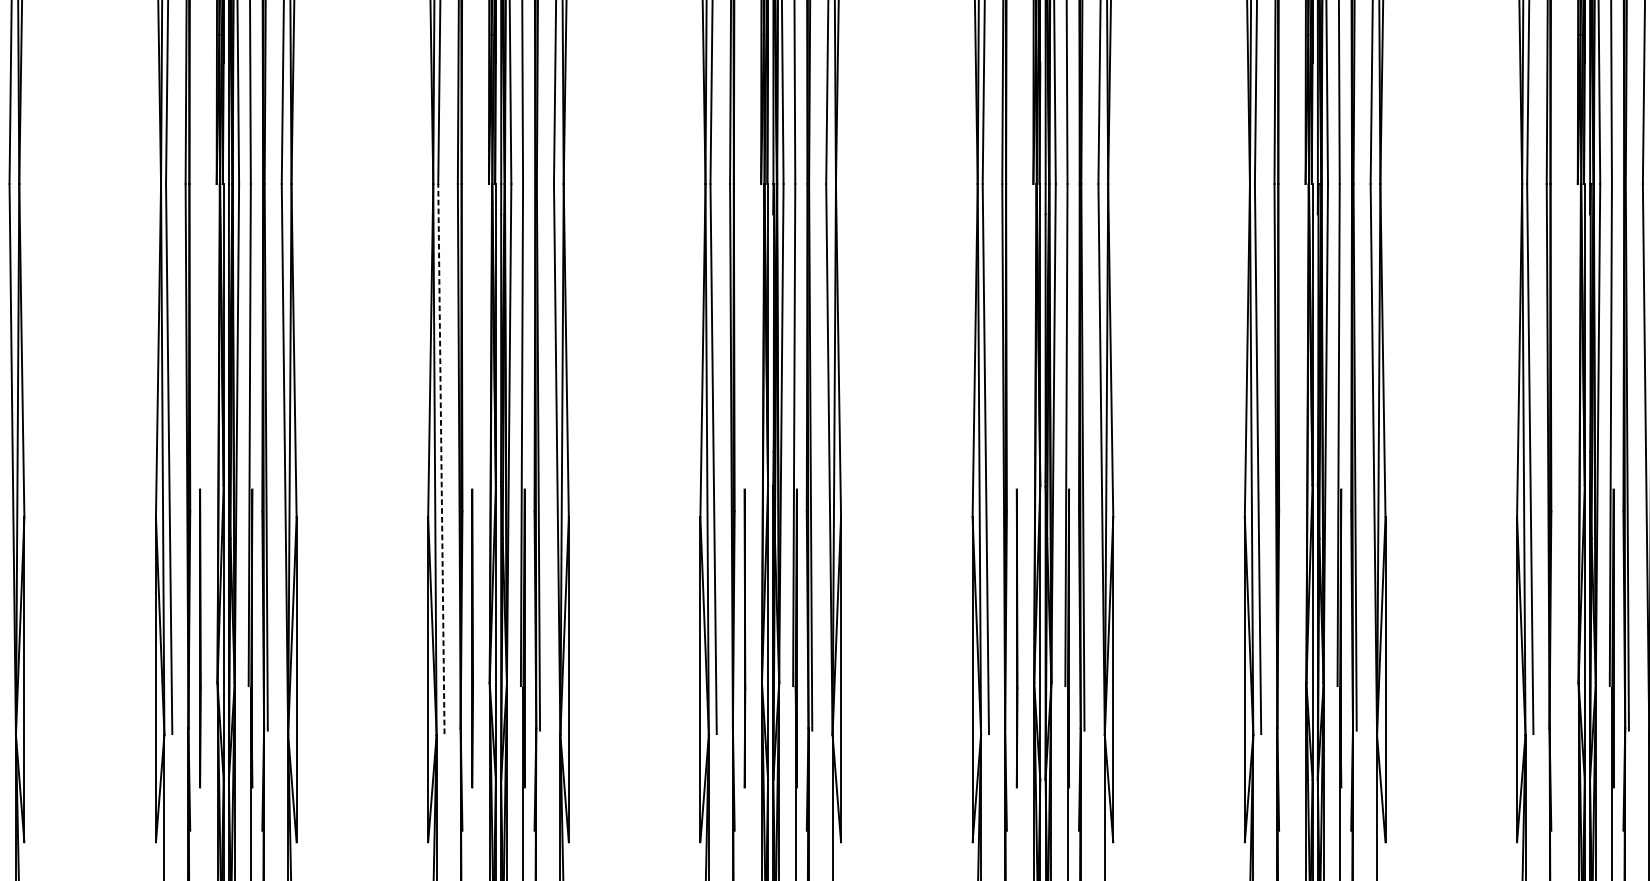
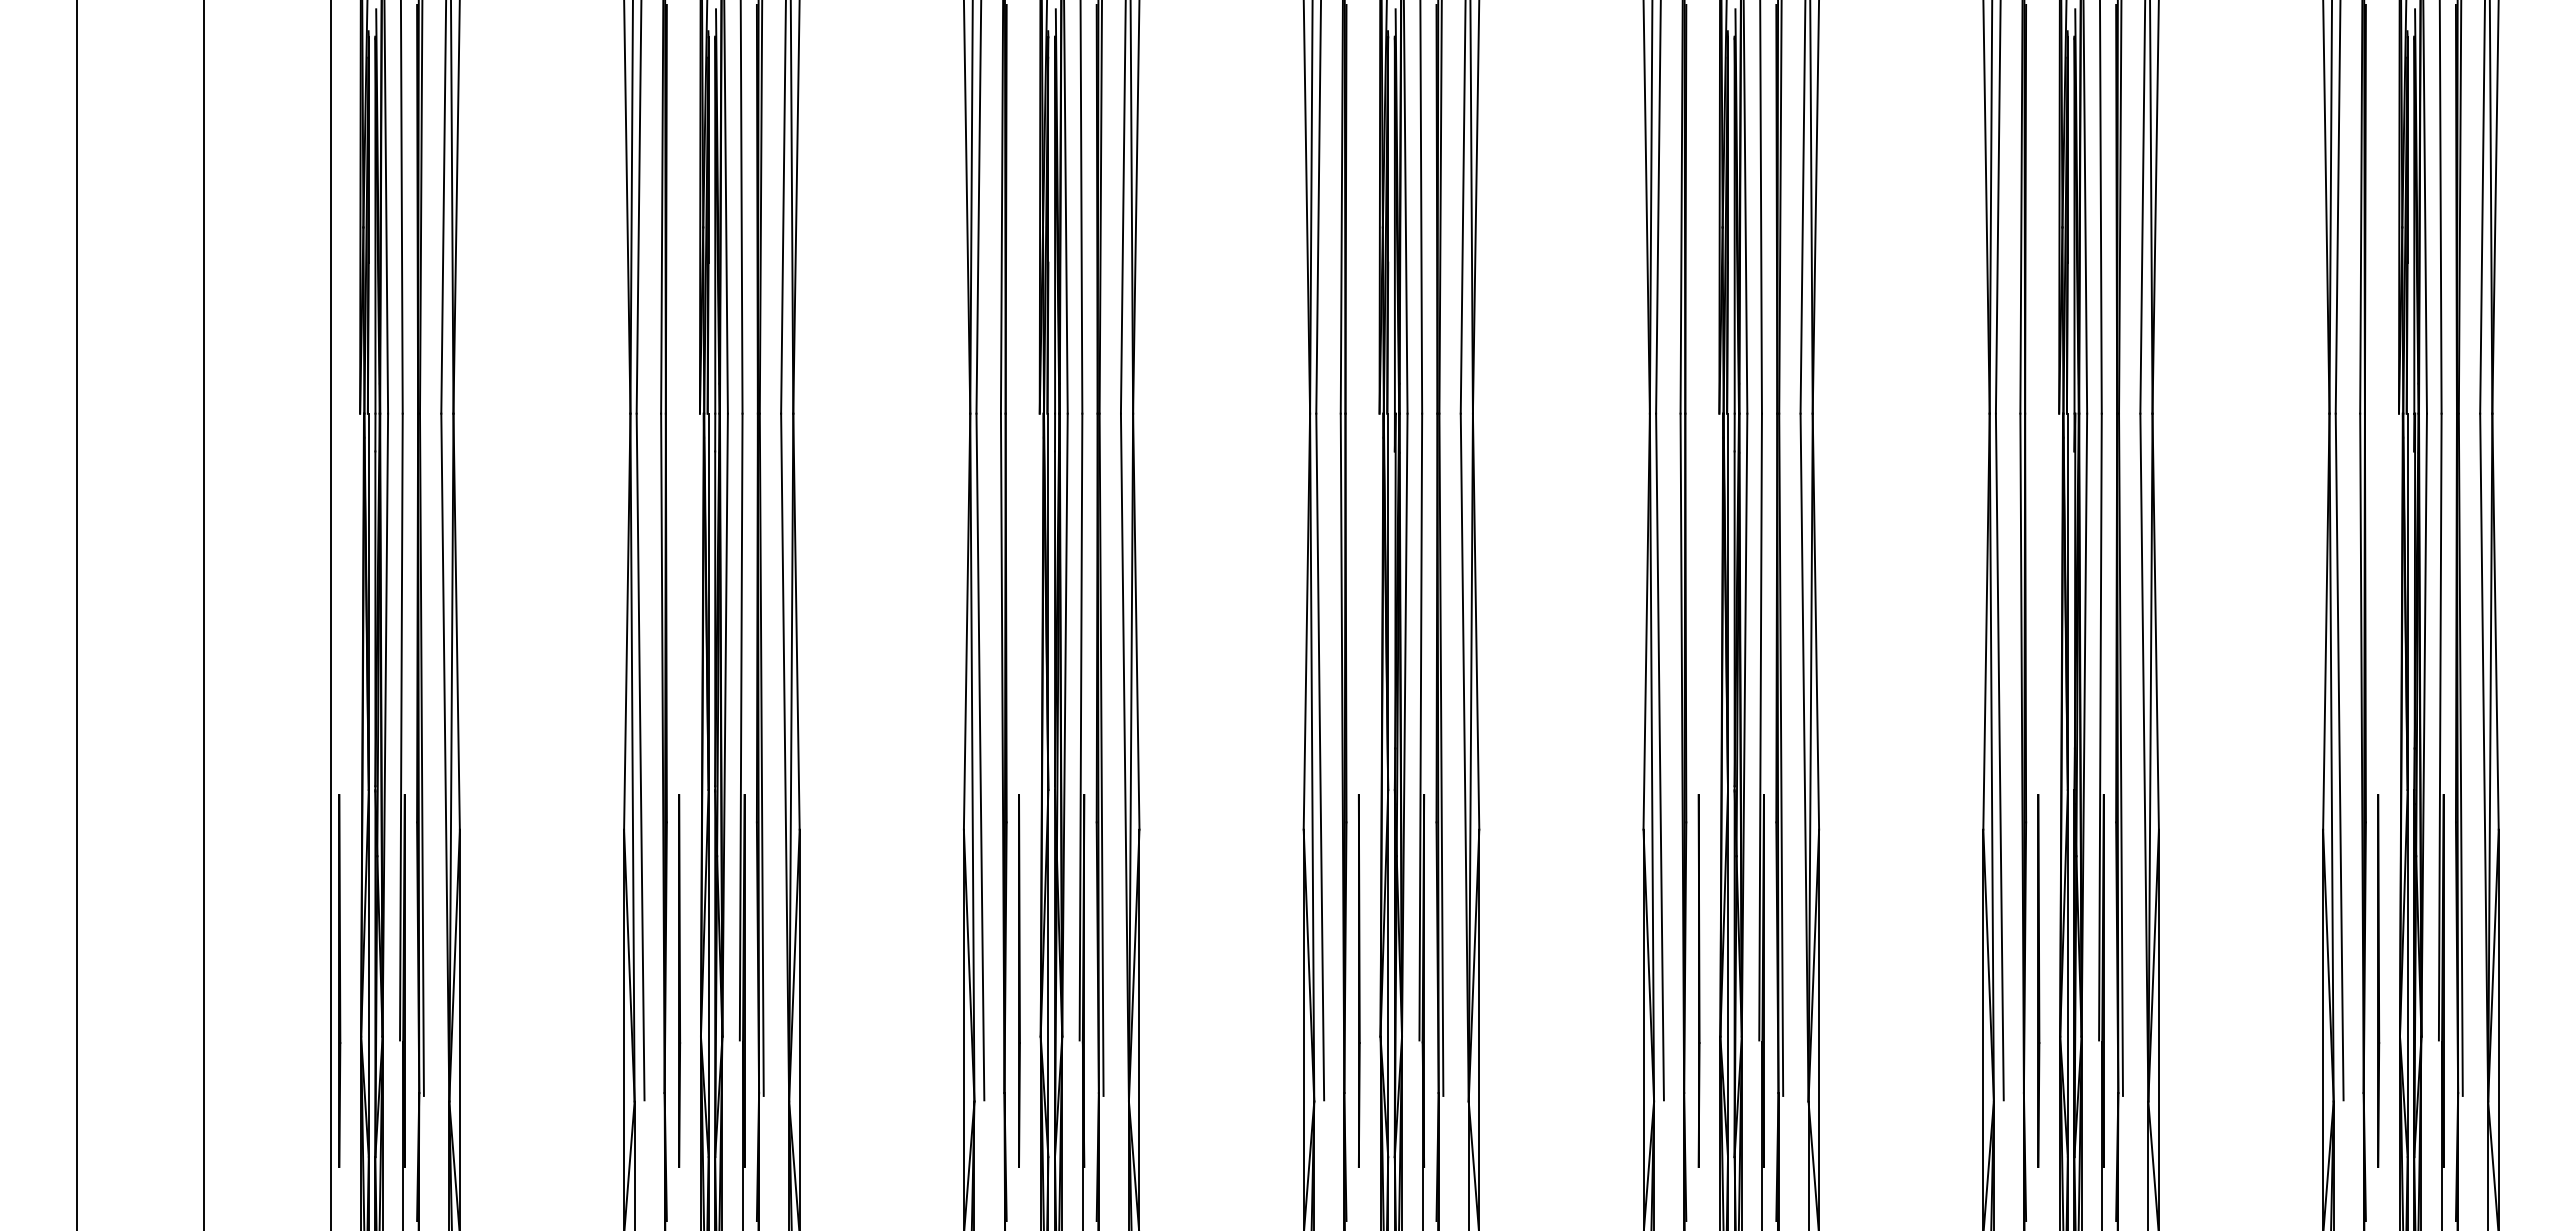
line: (441, 458) -> (980, 756), dashed -> solid
line: (1289, 638) -> (2038, 980), added
line: (1561, 638) -> (2378, 980), added

